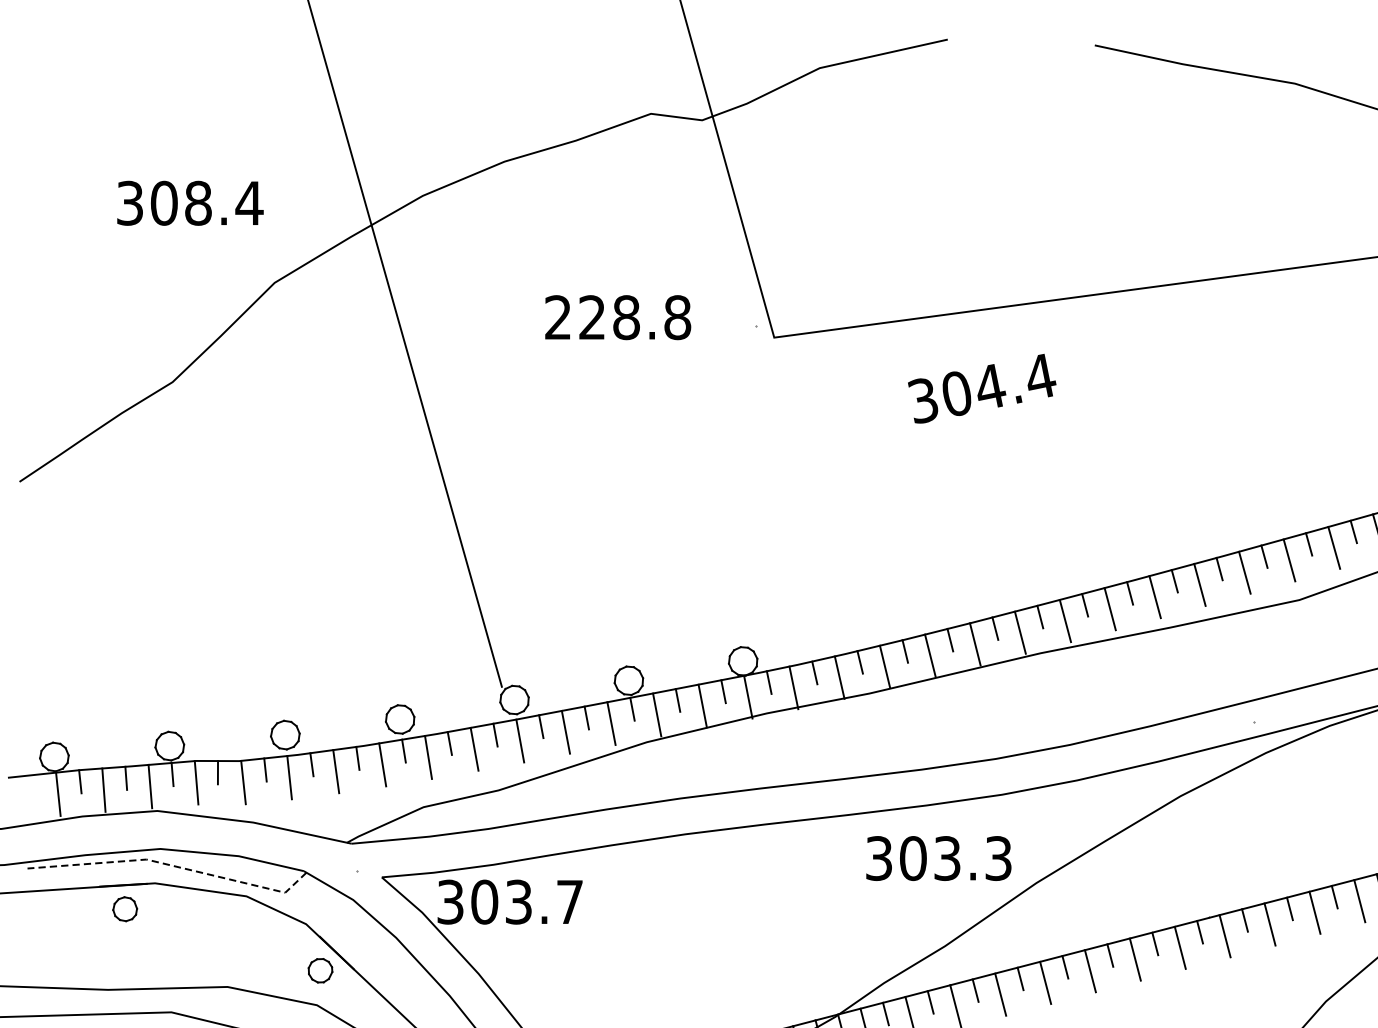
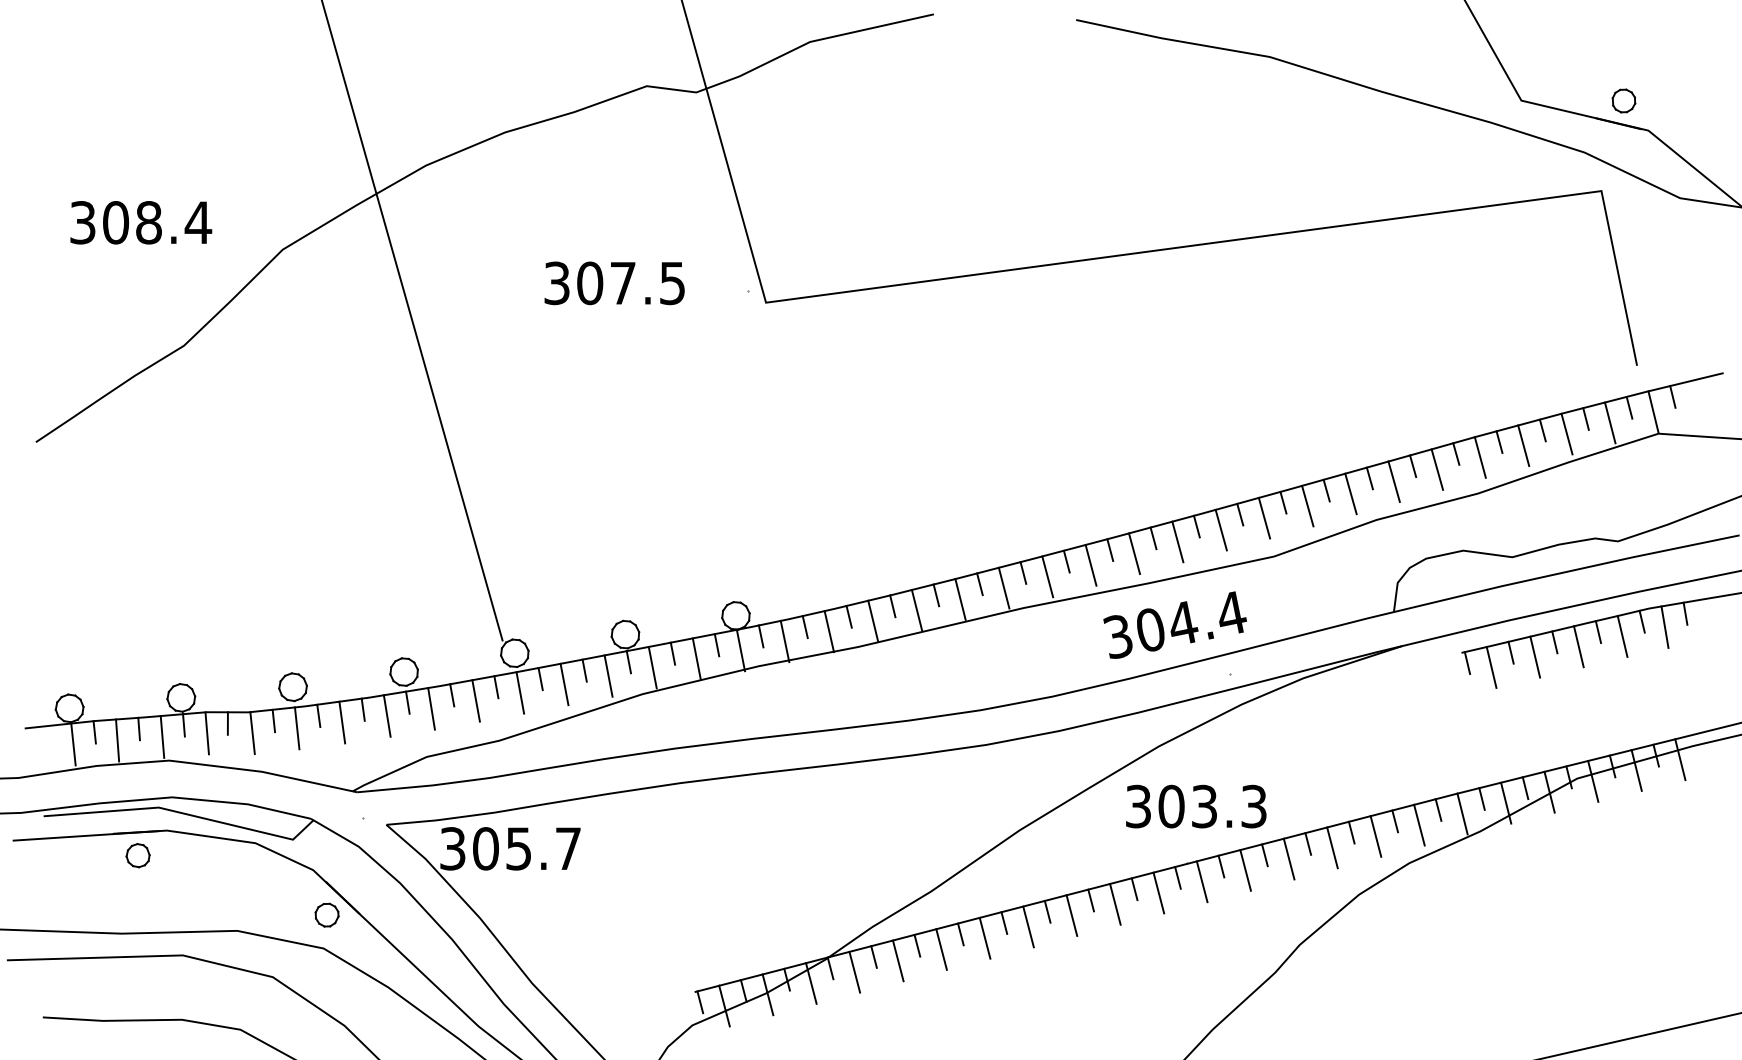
text: (190, 203) -> (141, 222), moved
text: (617, 317) -> (614, 283), 228.8 -> 307.5
text: (981, 388) -> (1174, 624), moved
text: (939, 858) -> (1196, 806), moved
line: (172, 865) -> (183, 813), dashed -> solid
text: (519, 901) -> (519, 848), 303.7 -> 305.7

